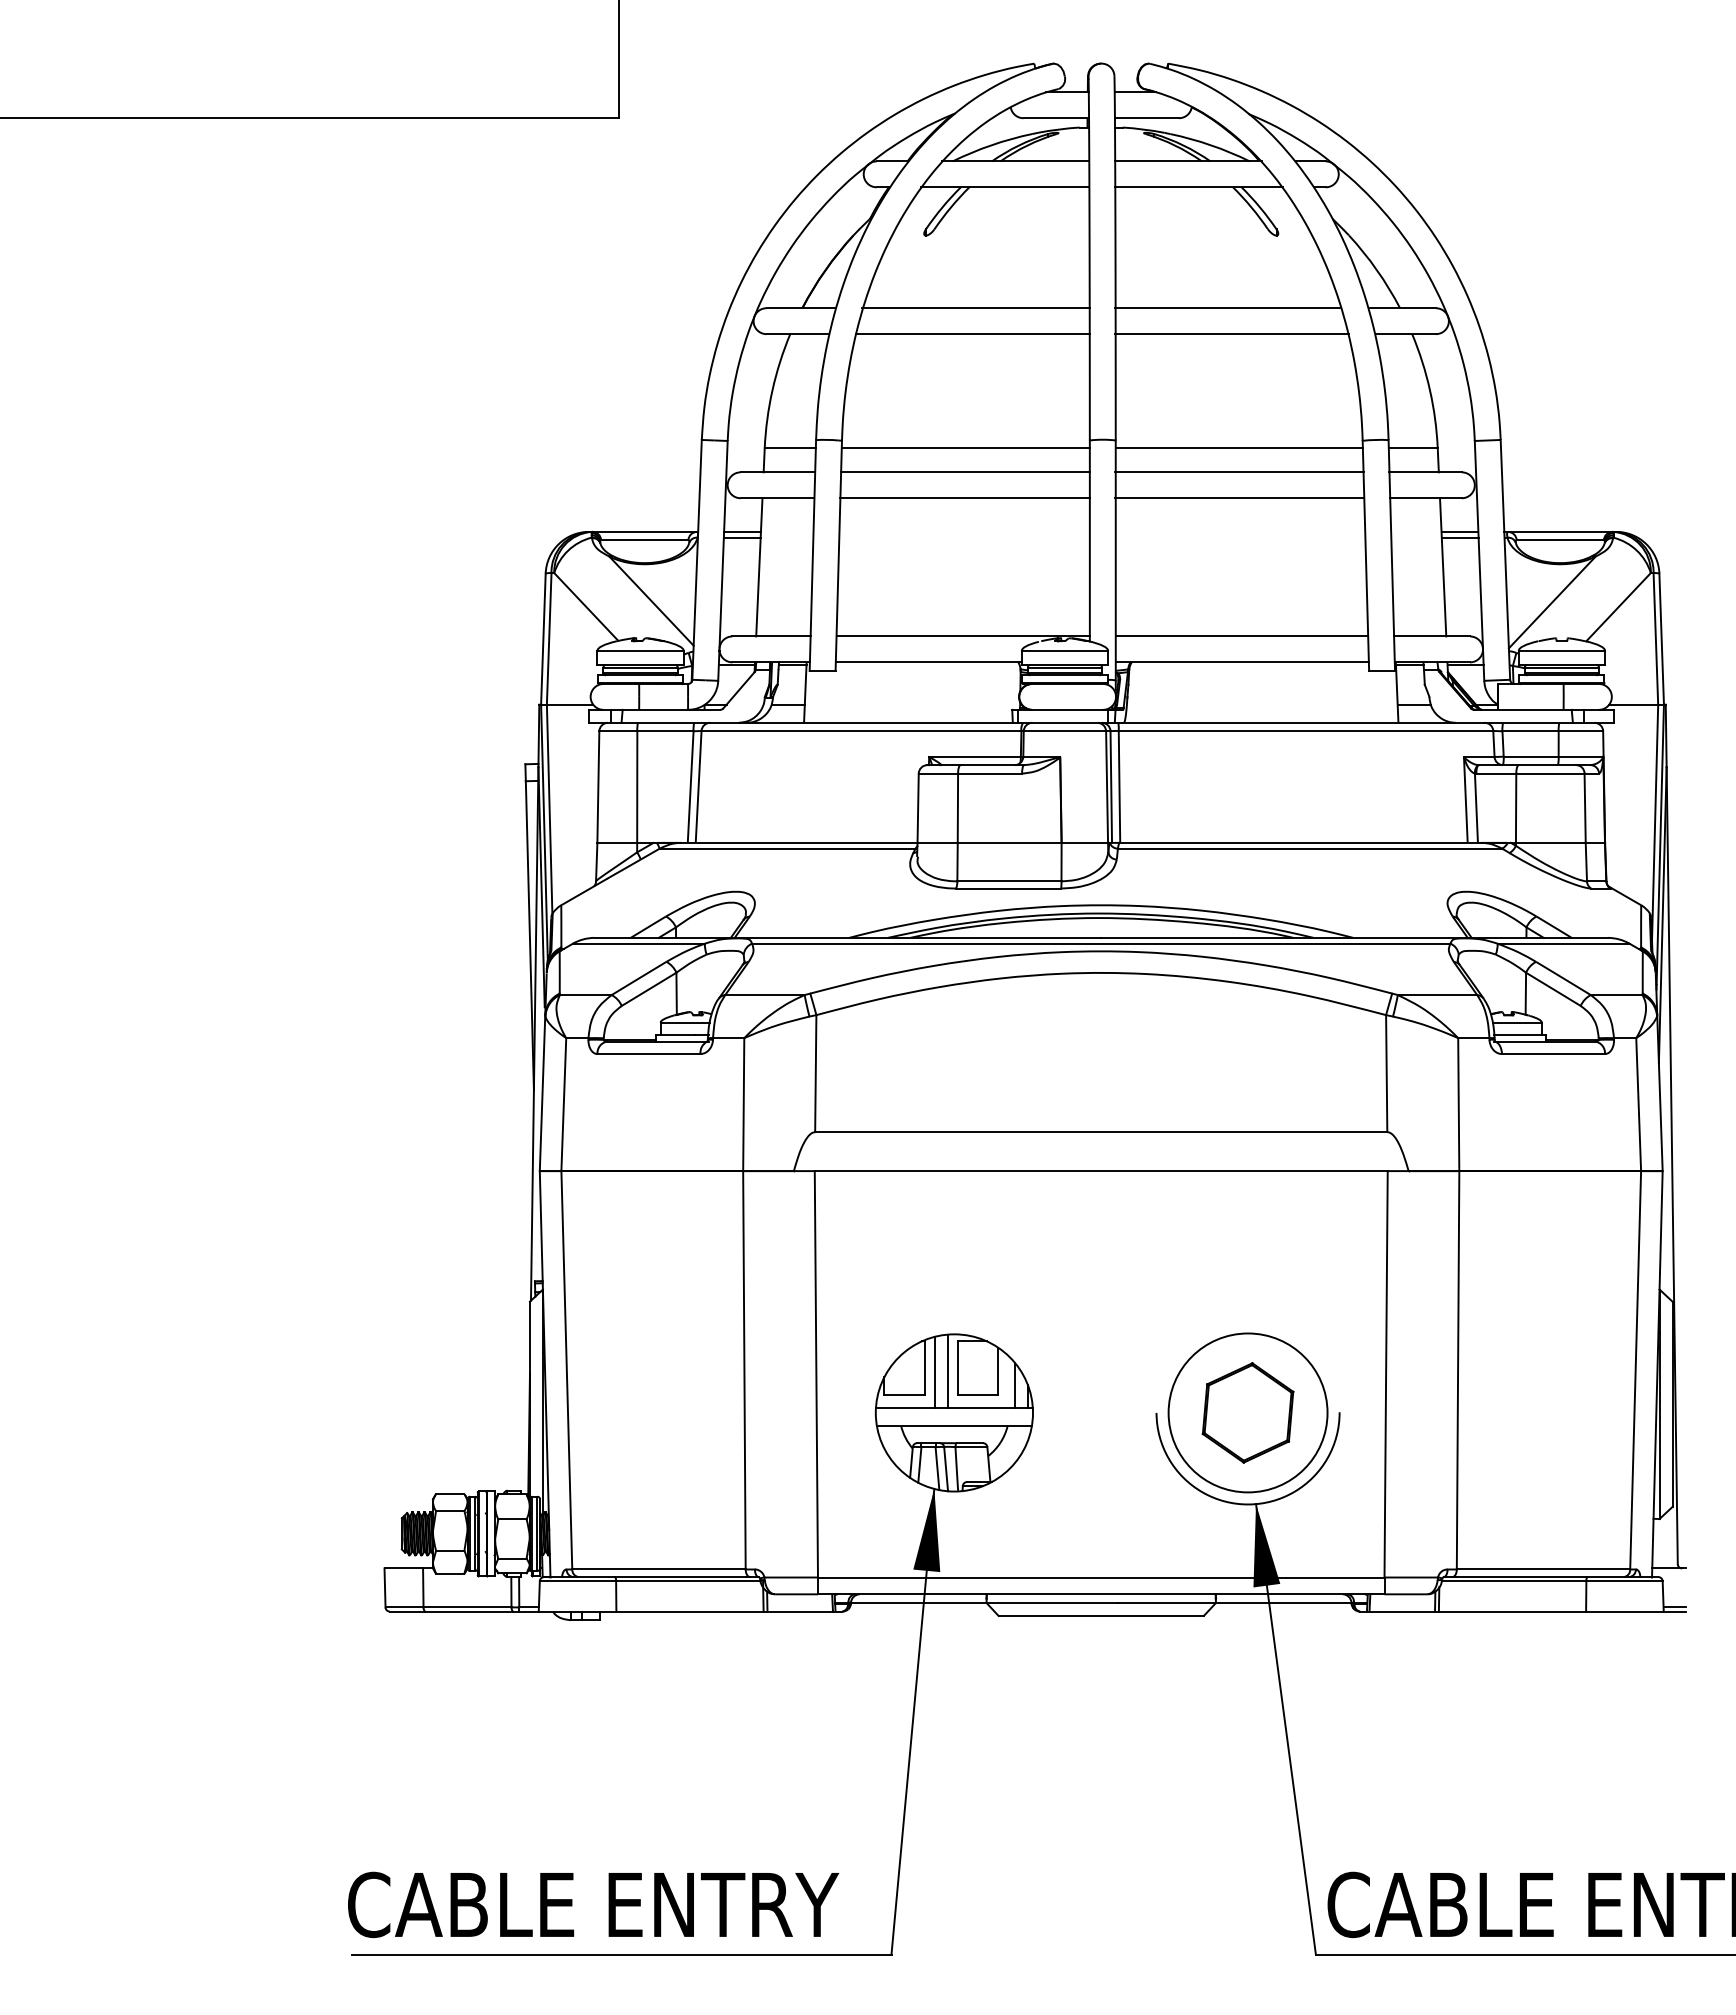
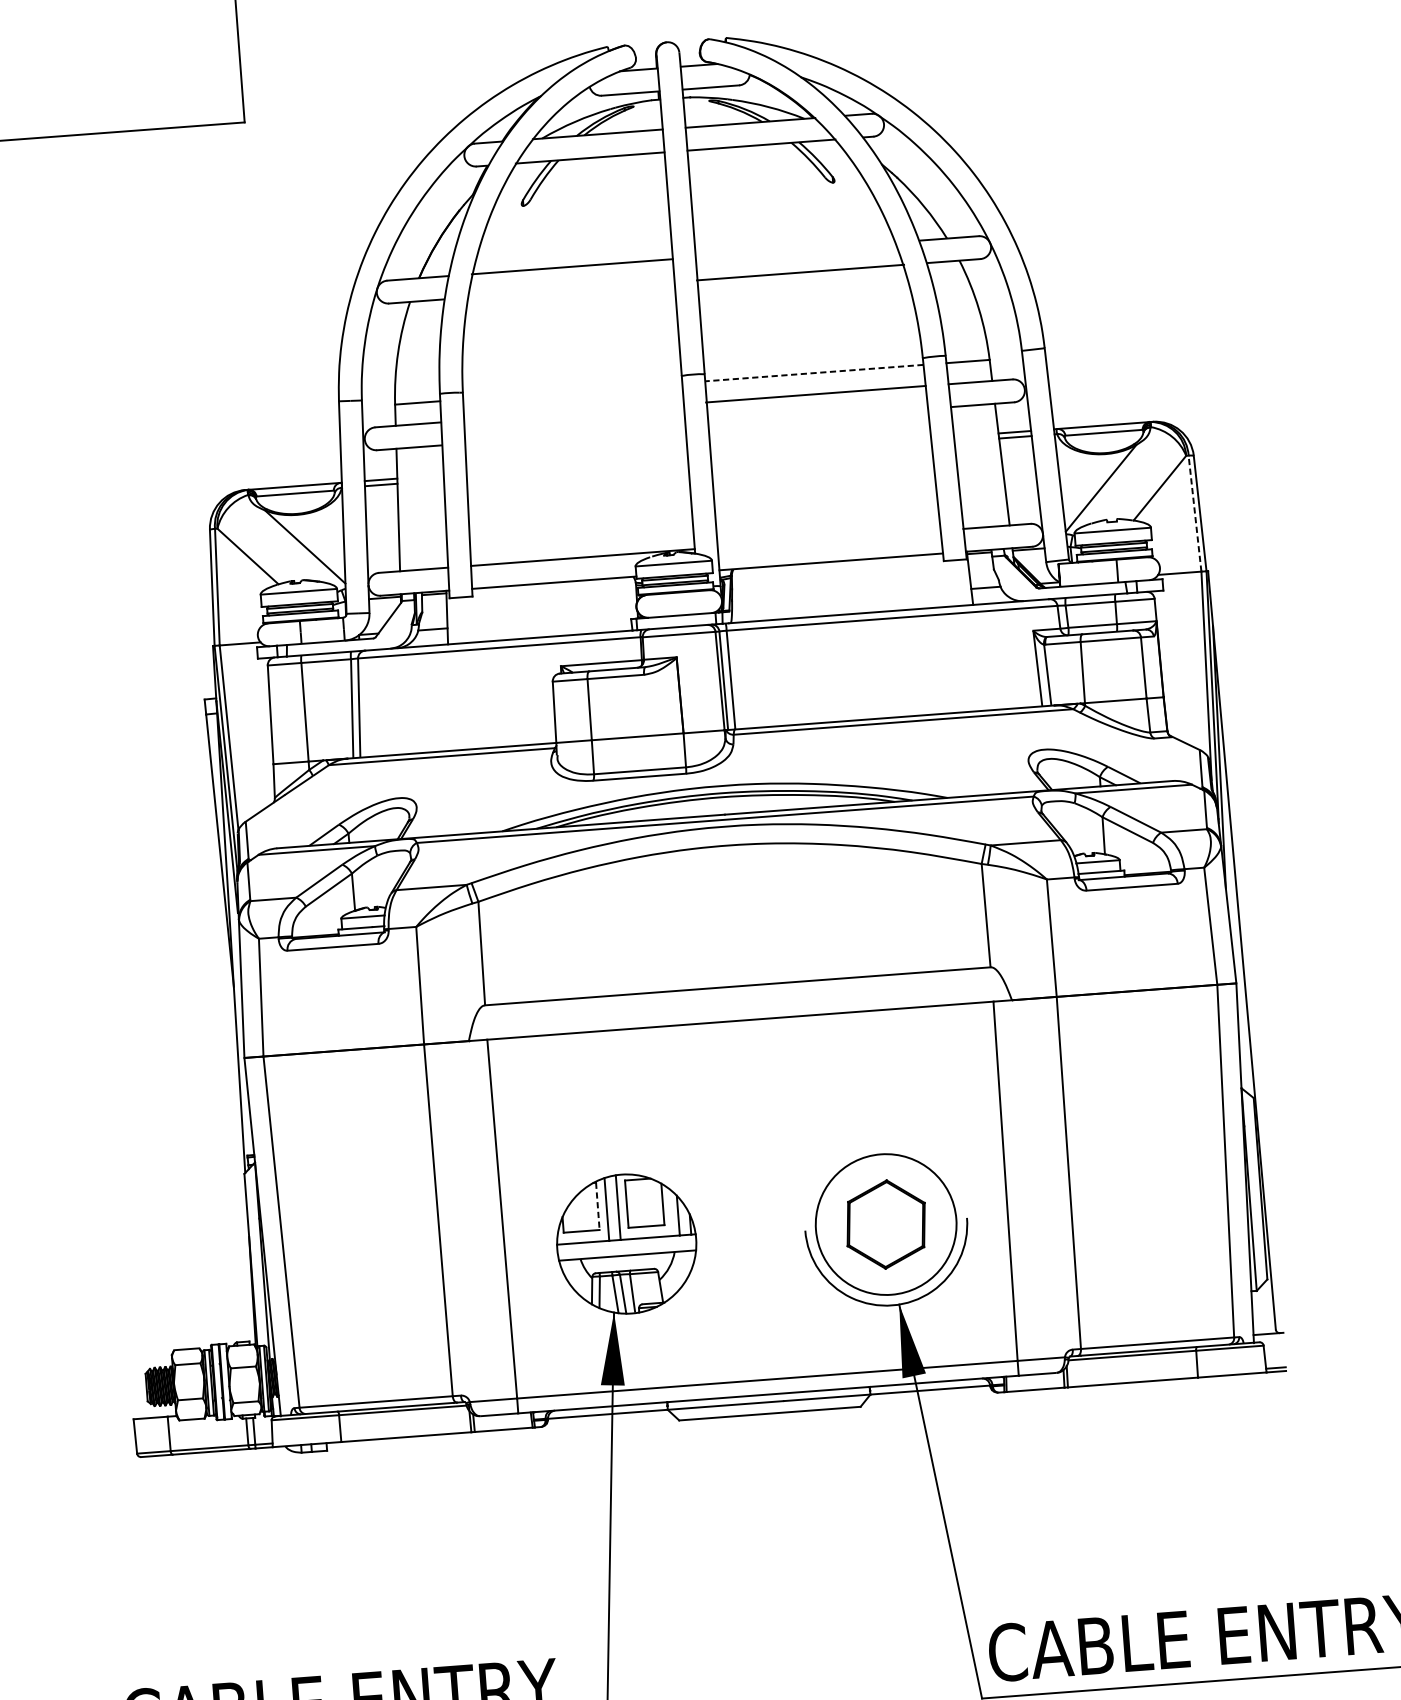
line: (1227, 308) -> (794, 250), removed
line: (972, 334) -> (571, 290), removed
line: (965, 448) -> (572, 391), removed
line: (1239, 448) -> (814, 373), solid -> dashed
line: (965, 472) -> (574, 412), removed
line: (964, 498) -> (574, 435), removed
line: (1239, 498) -> (817, 417), removed
line: (1241, 636) -> (828, 539), removed
line: (1655, 638) -> (1194, 513), solid -> dashed
line: (925, 1368) -> (598, 1206), solid -> dashed

